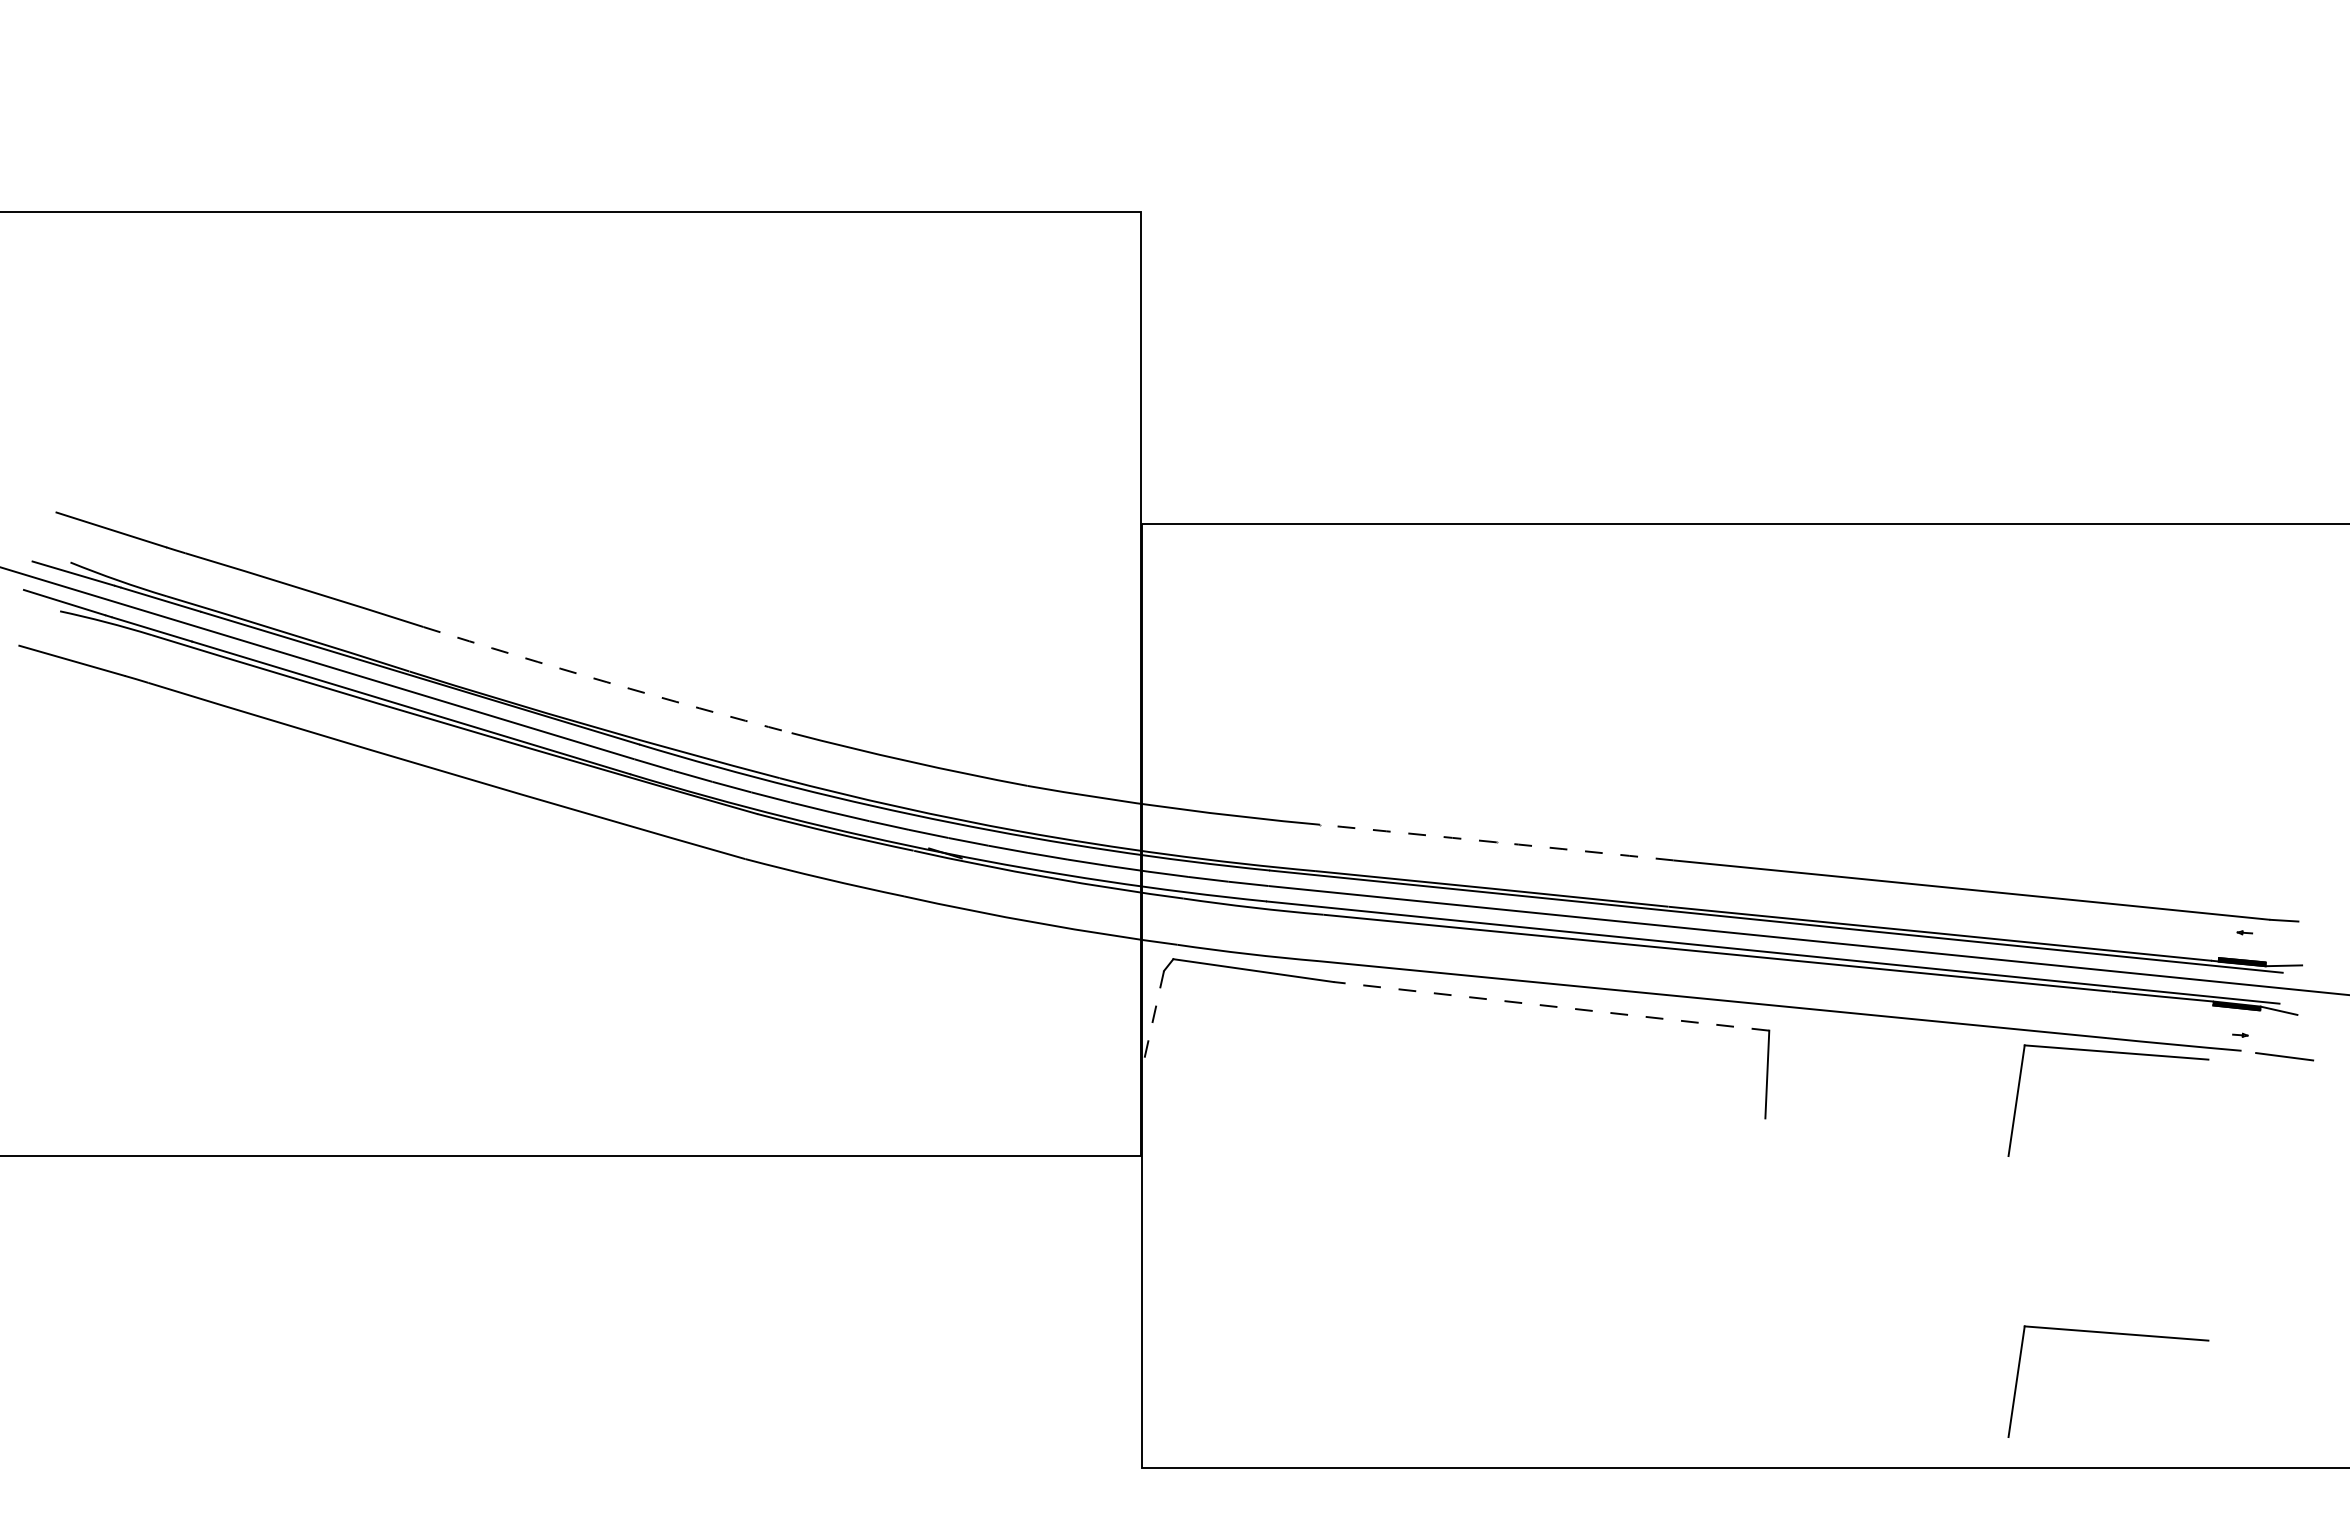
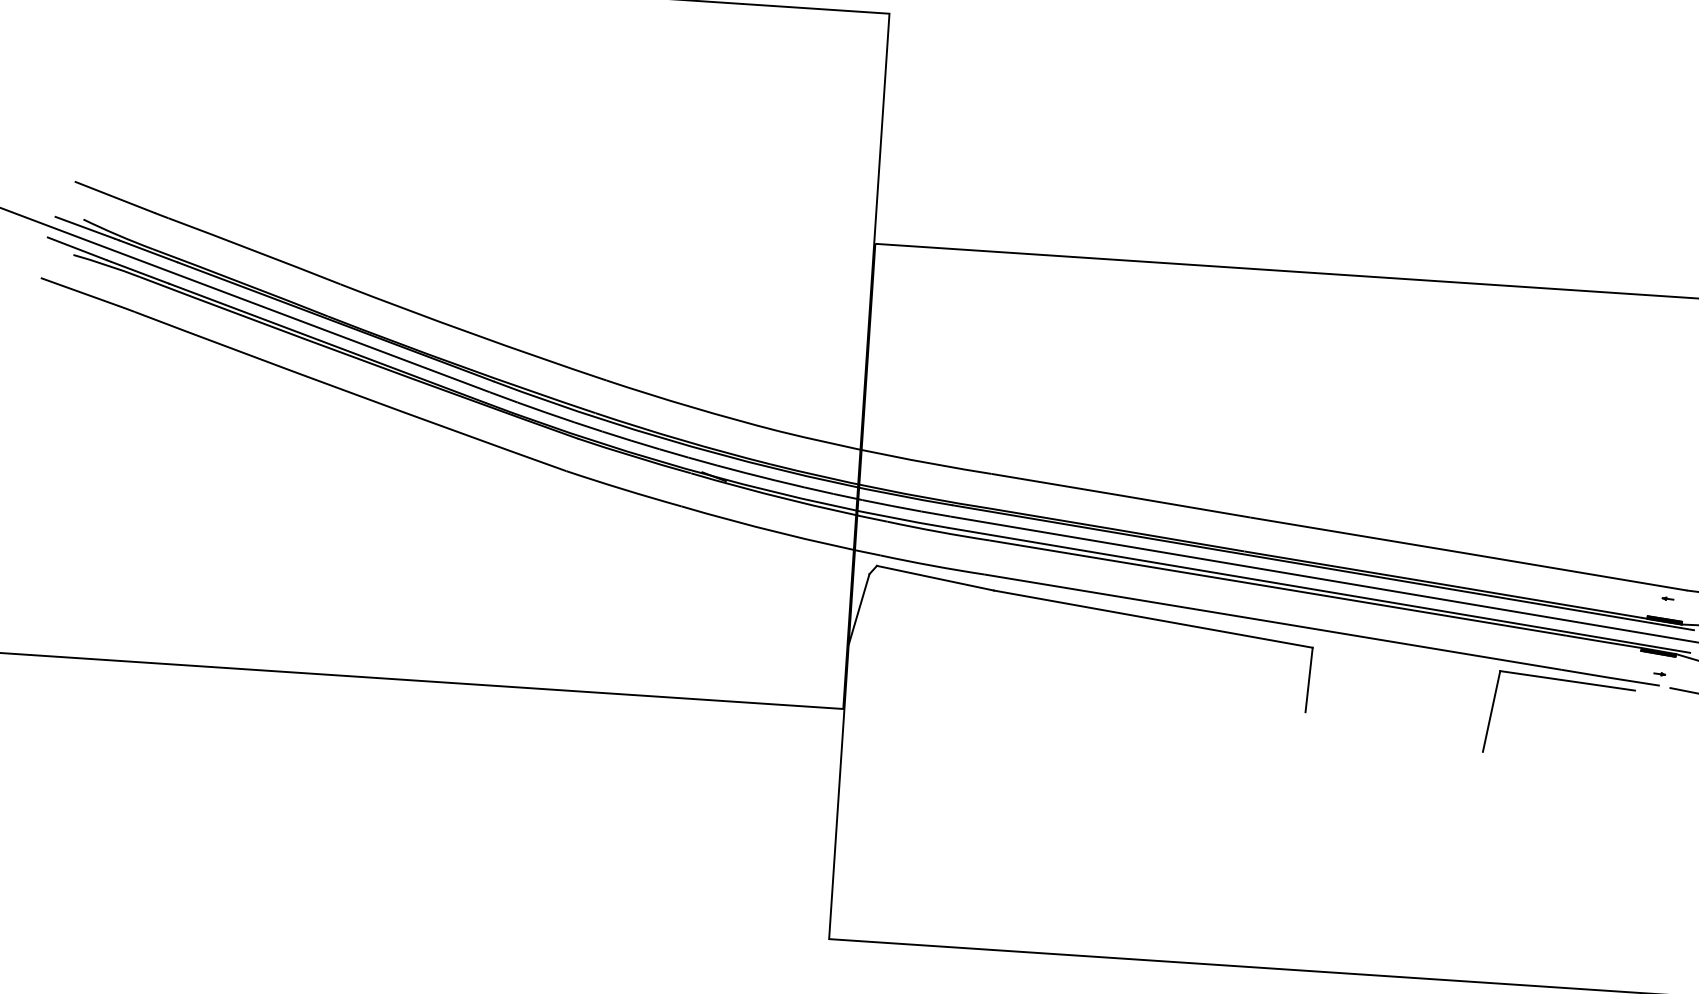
arc: (606, 682) -> (472, 334), dashed -> solid
arc: (1496, 842) -> (1120, 495), dashed -> solid
line: (1550, 1006) -> (1152, 619), dashed -> solid
line: (1153, 1019) -> (859, 609), dashed -> solid
part: (2112, 1334) -> (1550, 888), removed

